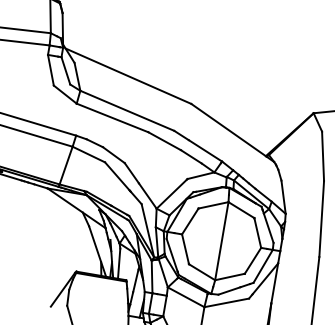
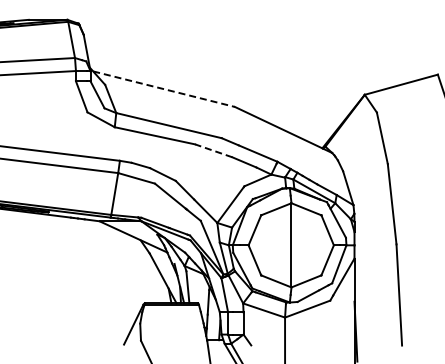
line: (128, 76) -> (164, 89), solid -> dashed
line: (164, 140) -> (213, 150), solid -> dashed

